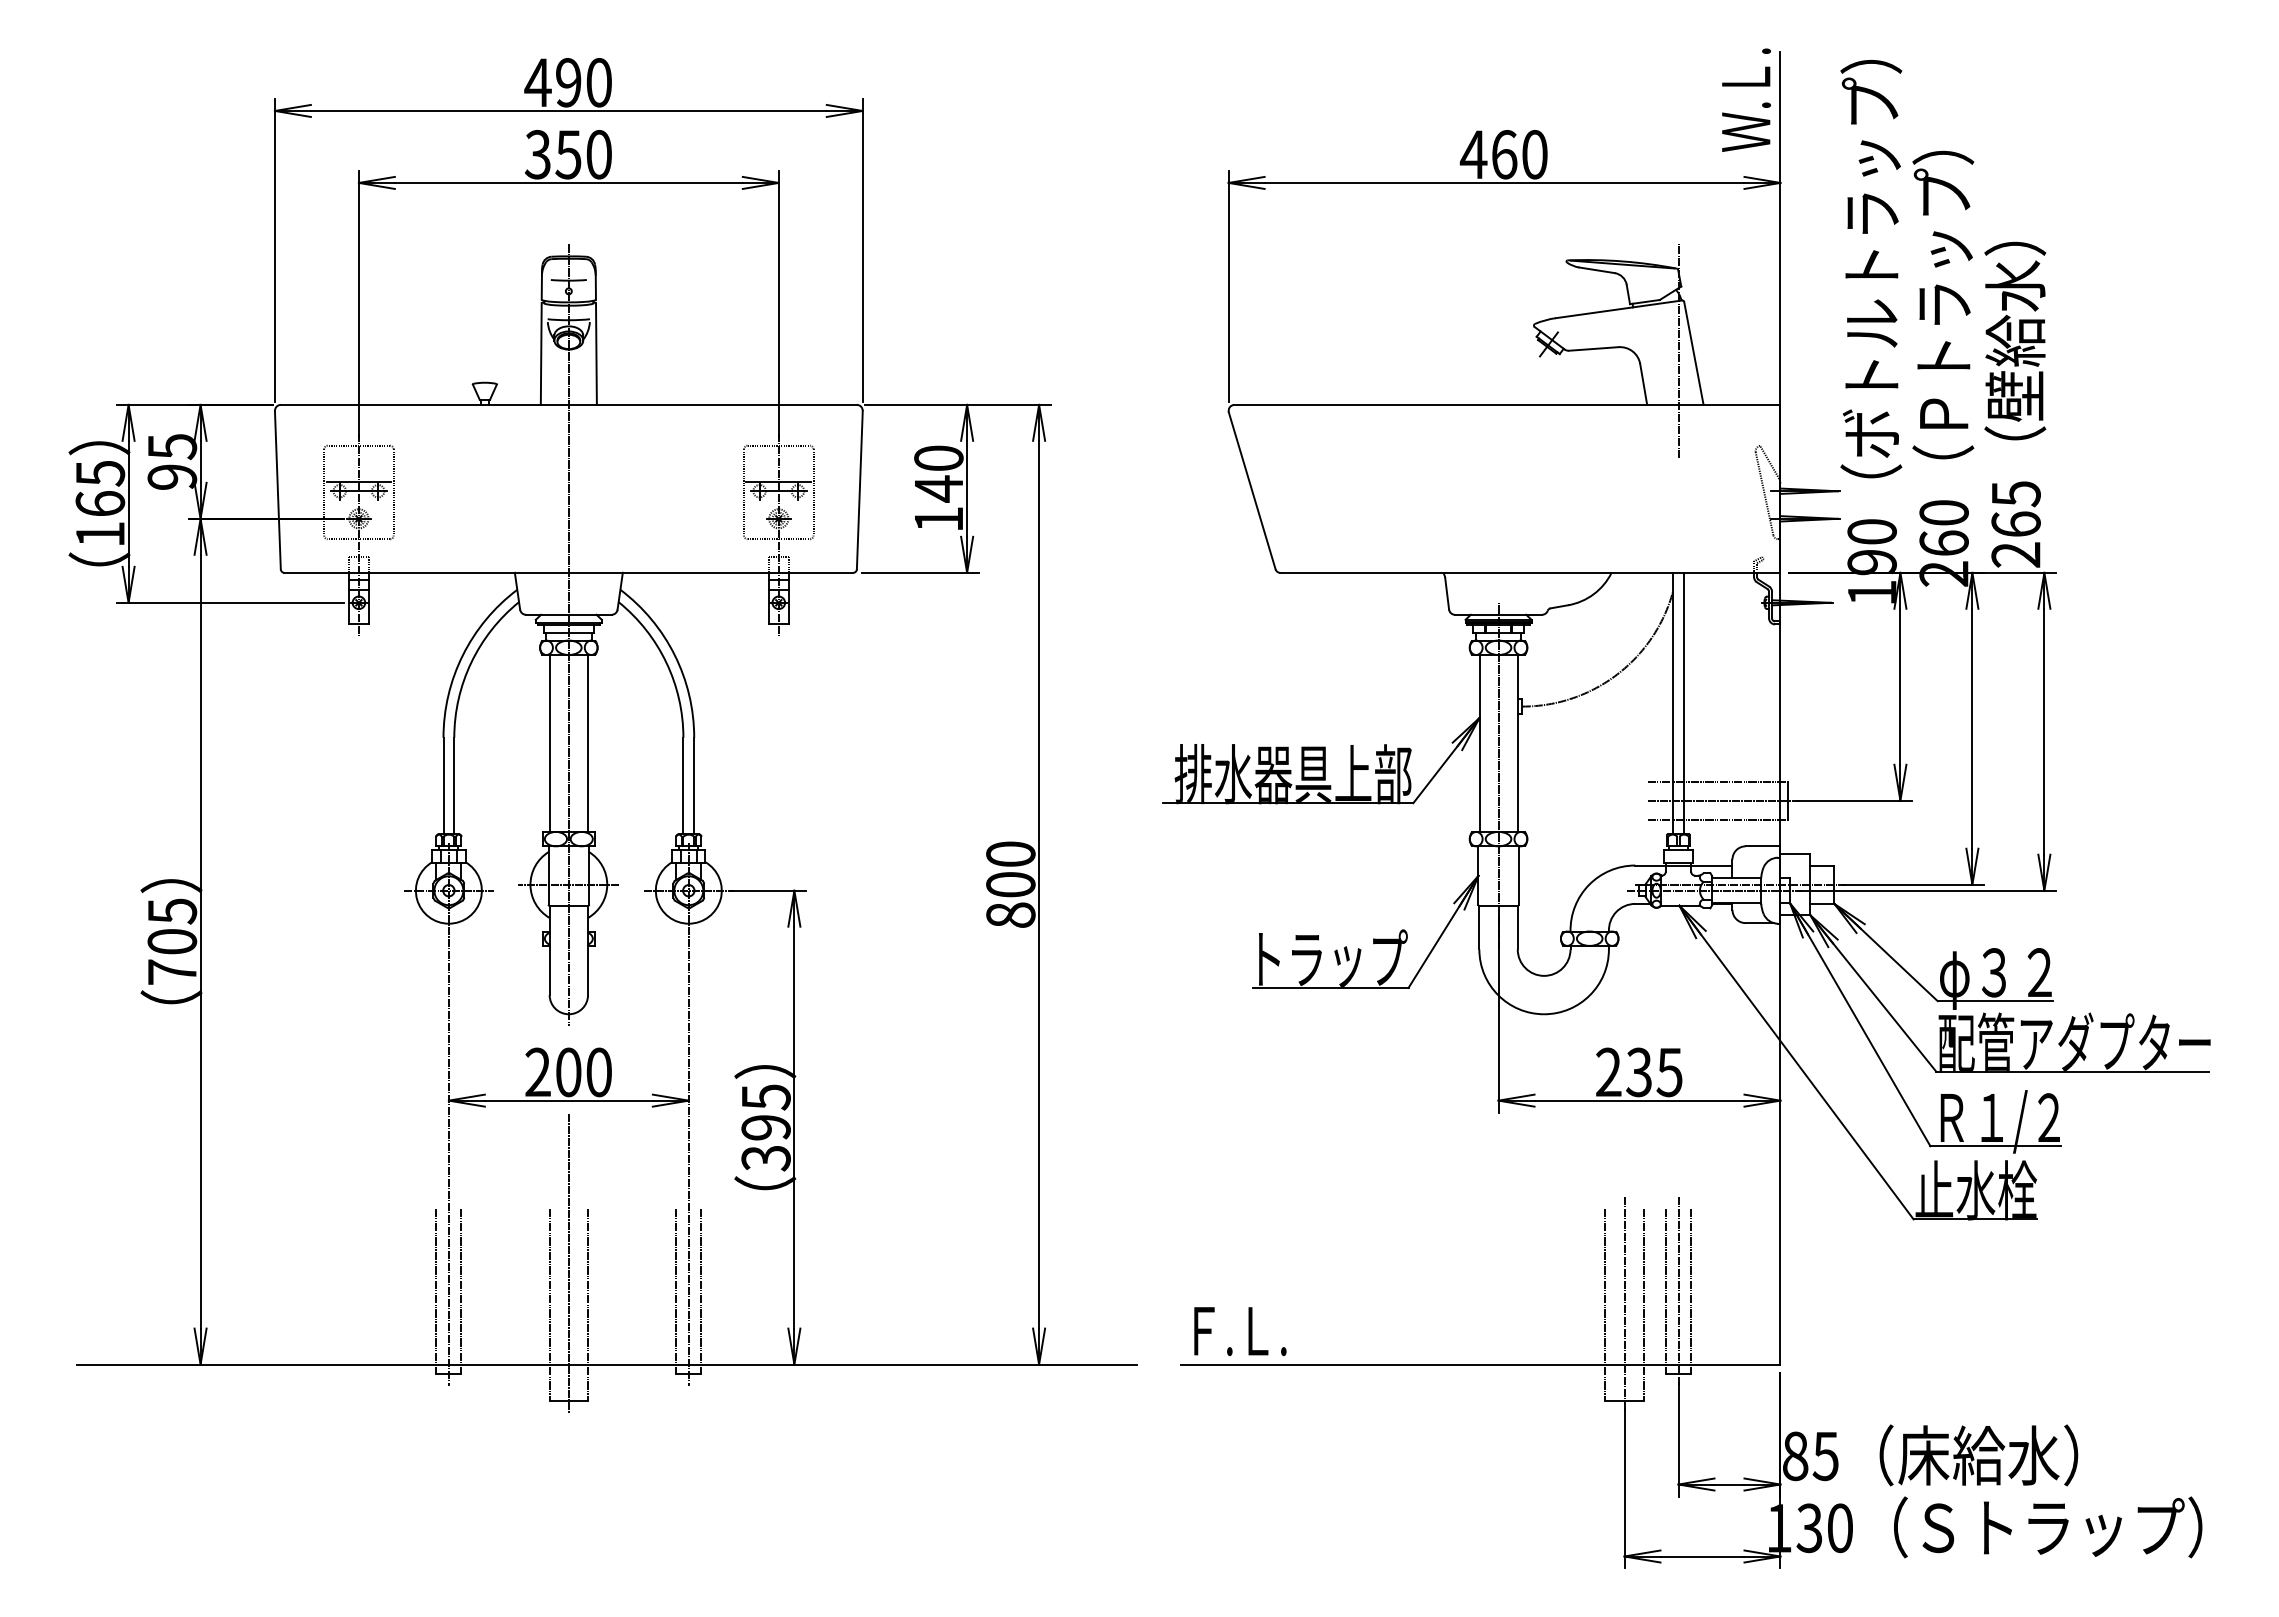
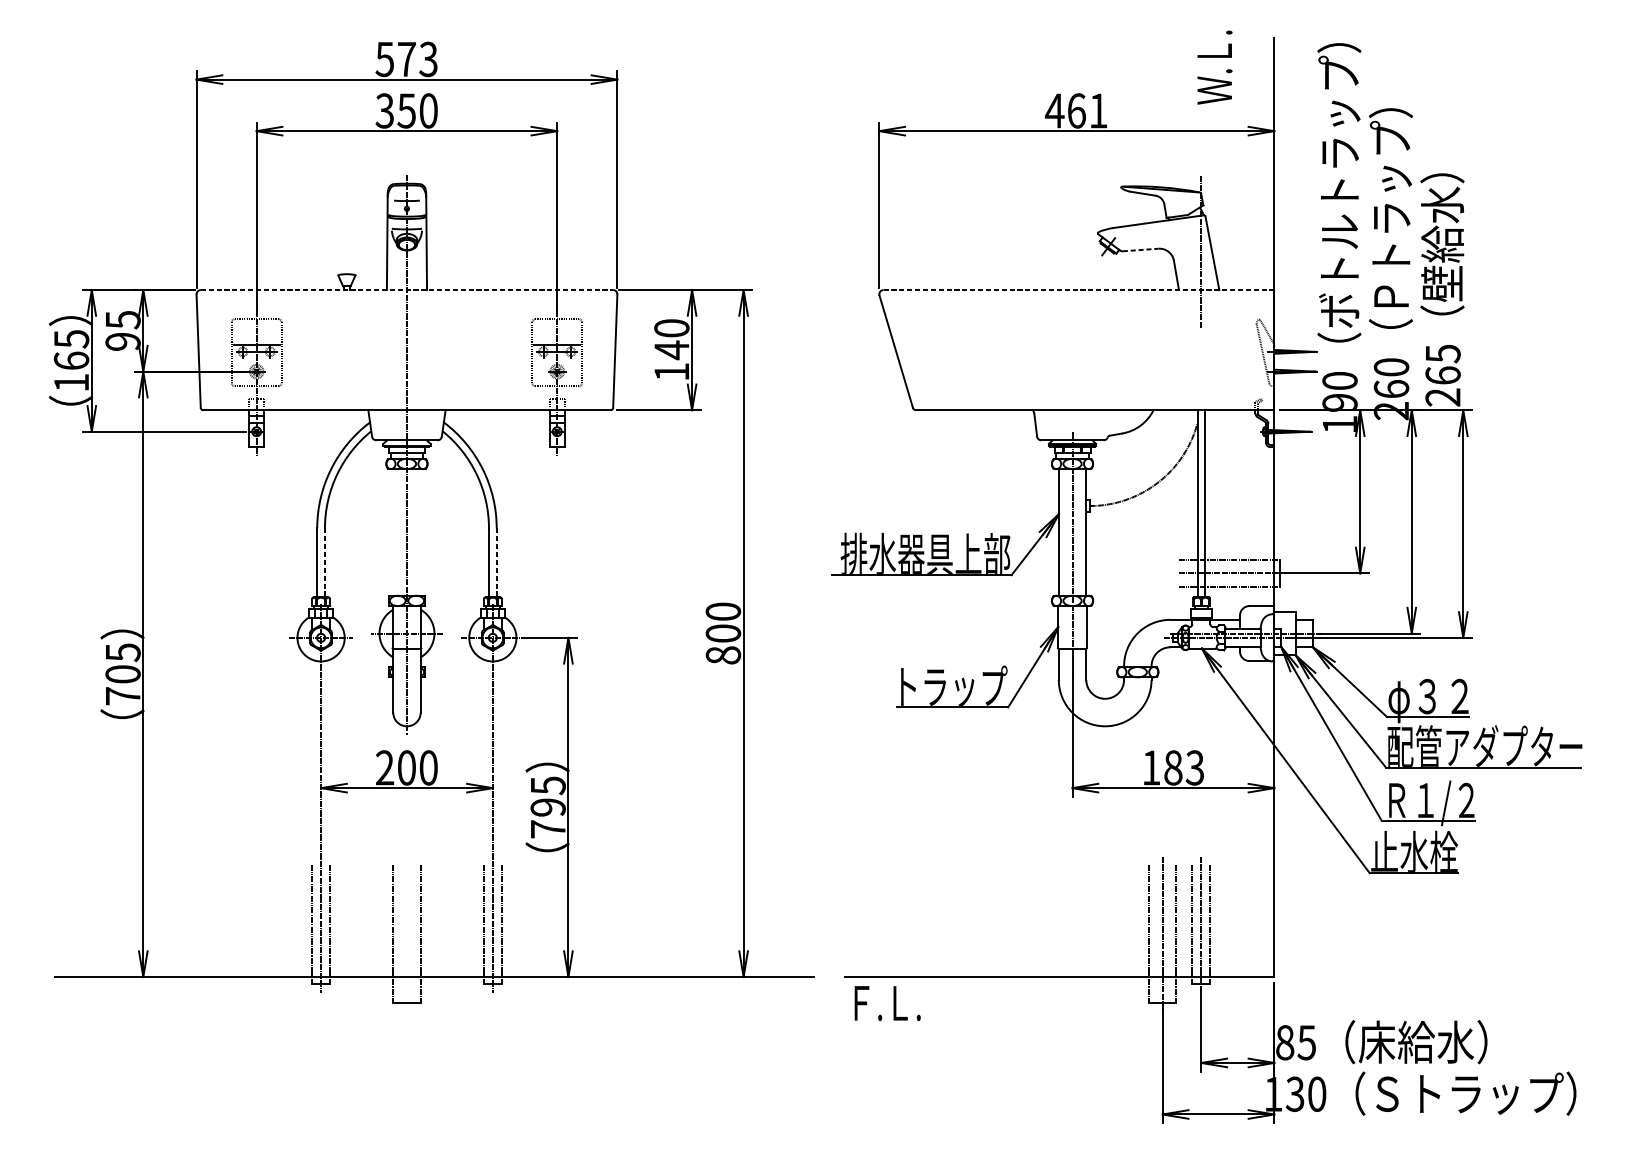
text: (567, 82) -> (406, 59), 490 -> 573
text: (1746, 99) -> (1214, 67), moved
text: (1534, 154) -> (1098, 110), 460 -> 461
line: (1593, 348) -> (1140, 249), solid -> dashed
line: (568, 404) -> (406, 289), solid -> dashed
line: (1507, 404) -> (1078, 289), solid -> dashed
line: (549, 742) -> (393, 531), removed
line: (587, 742) -> (420, 531), removed
line: (454, 786) -> (325, 563), solid -> dashed
line: (694, 786) -> (496, 563), solid -> dashed
text: (1639, 1072) -> (1173, 767), 235 -> 183
text: (765, 1158) -> (547, 829), 395 -> 795
line: (568, 1262) -> (406, 904), removed
text: (1240, 1331) -> (887, 1003), moved

